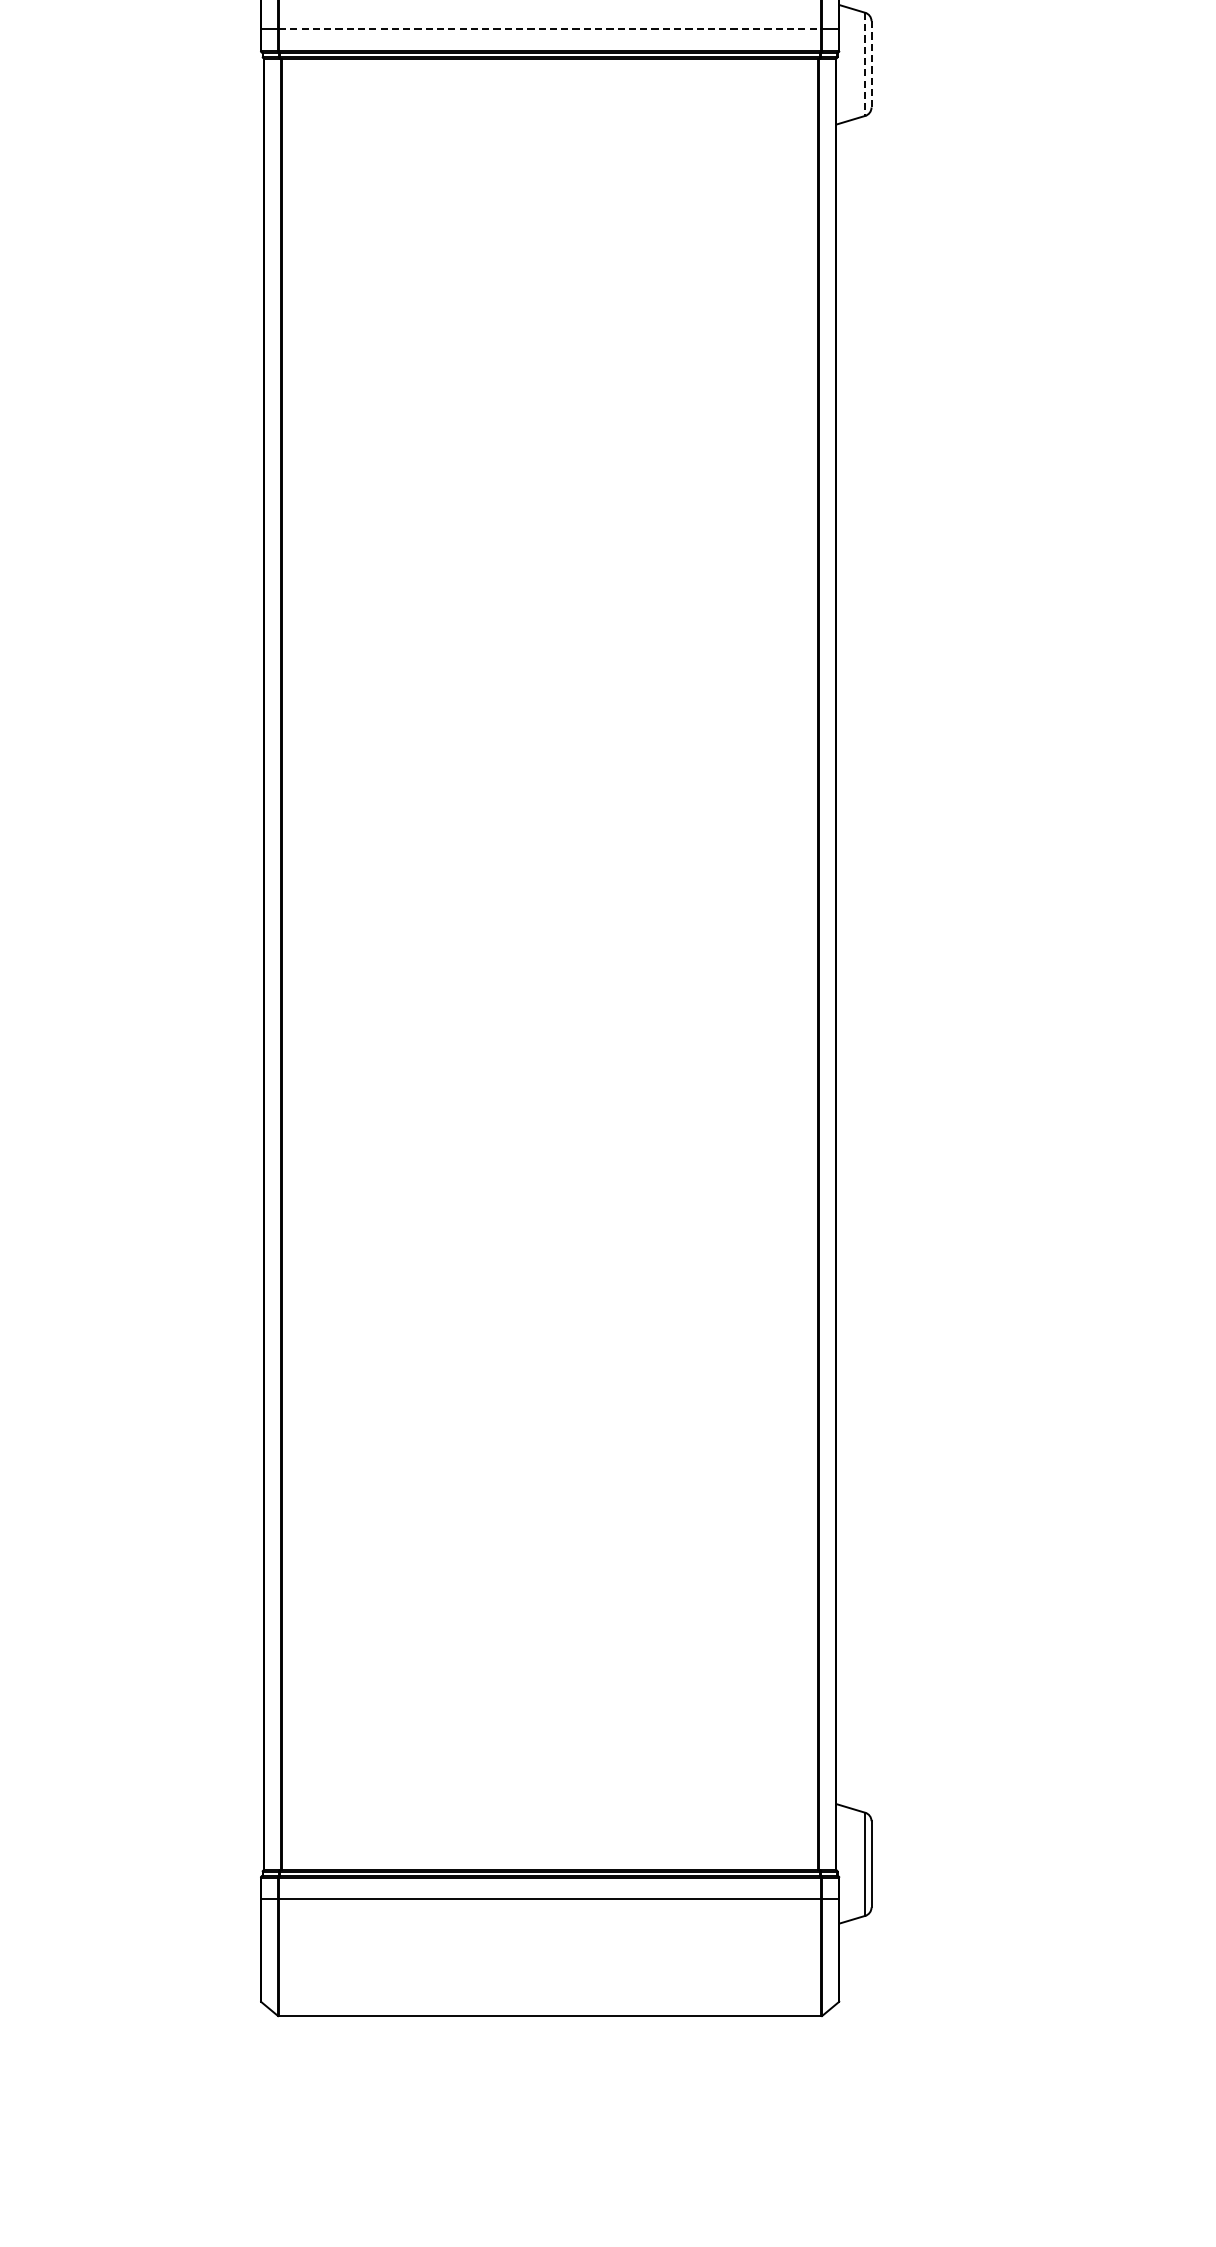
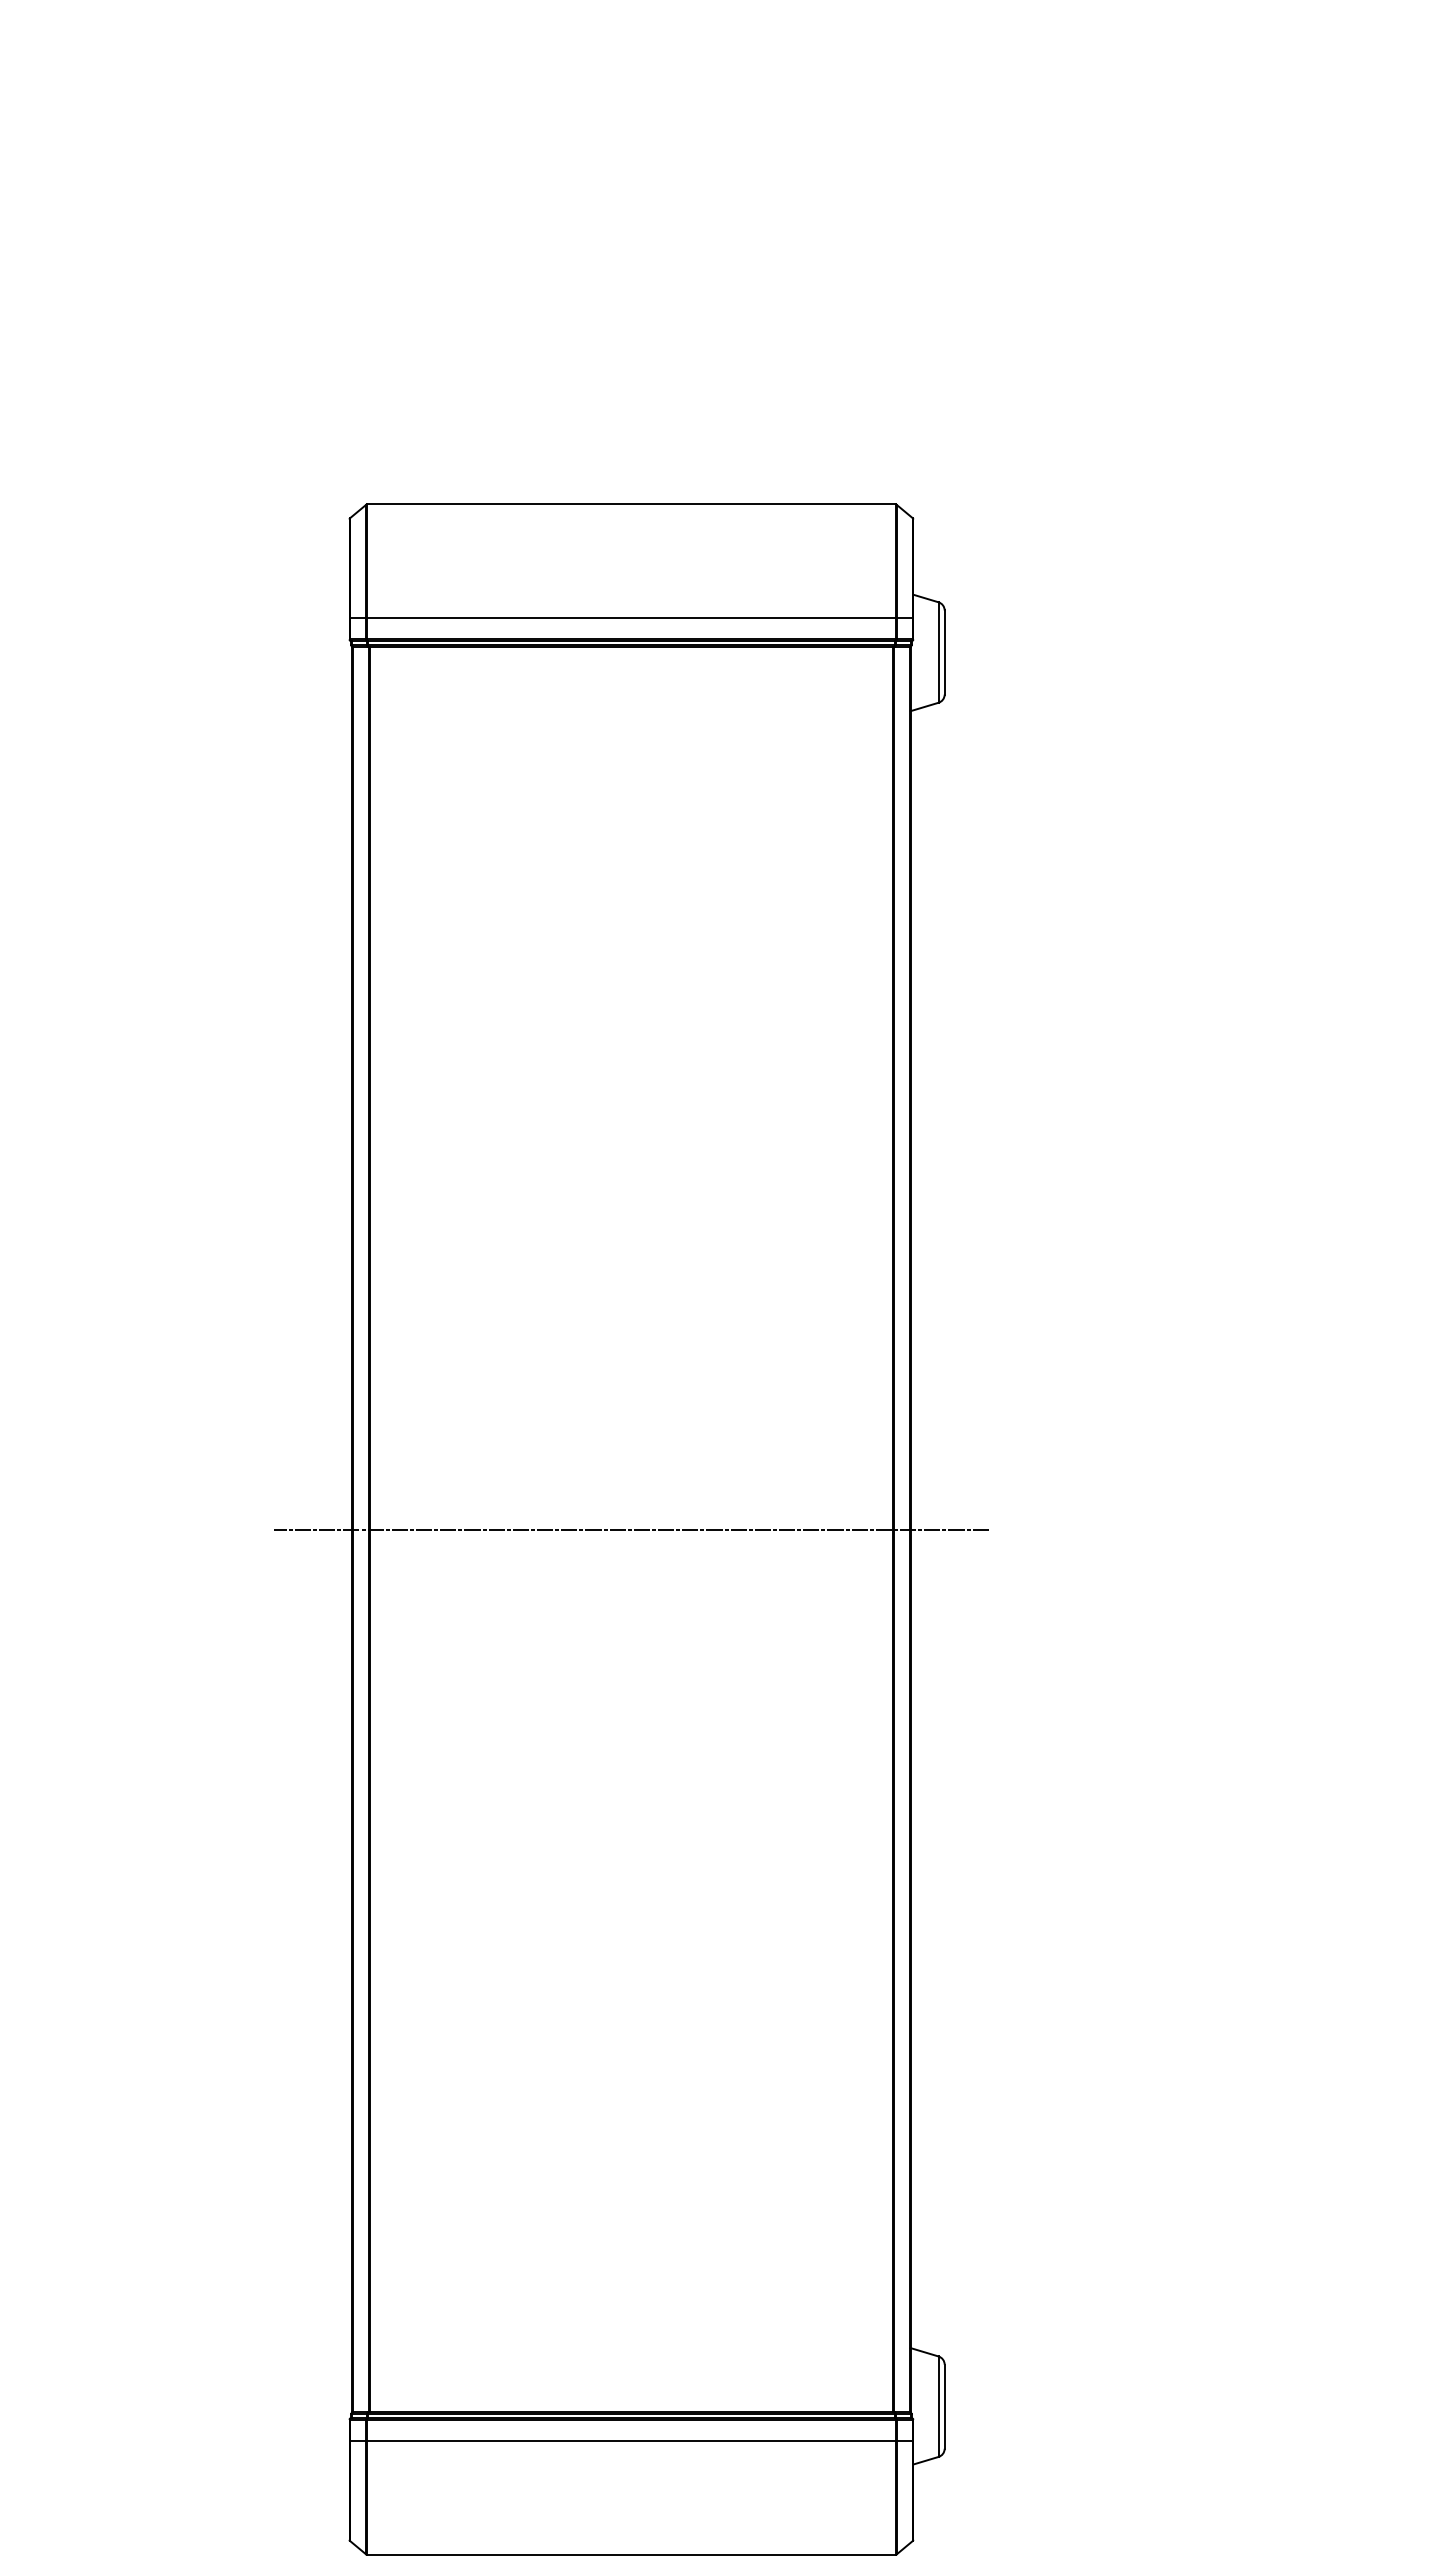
line: (550, 29) -> (631, 618), dashed -> solid
line: (865, 65) -> (938, 653), dashed -> solid
line: (871, 65) -> (944, 653), dashed -> solid
line: (550, 964) -> (631, 1529), added

